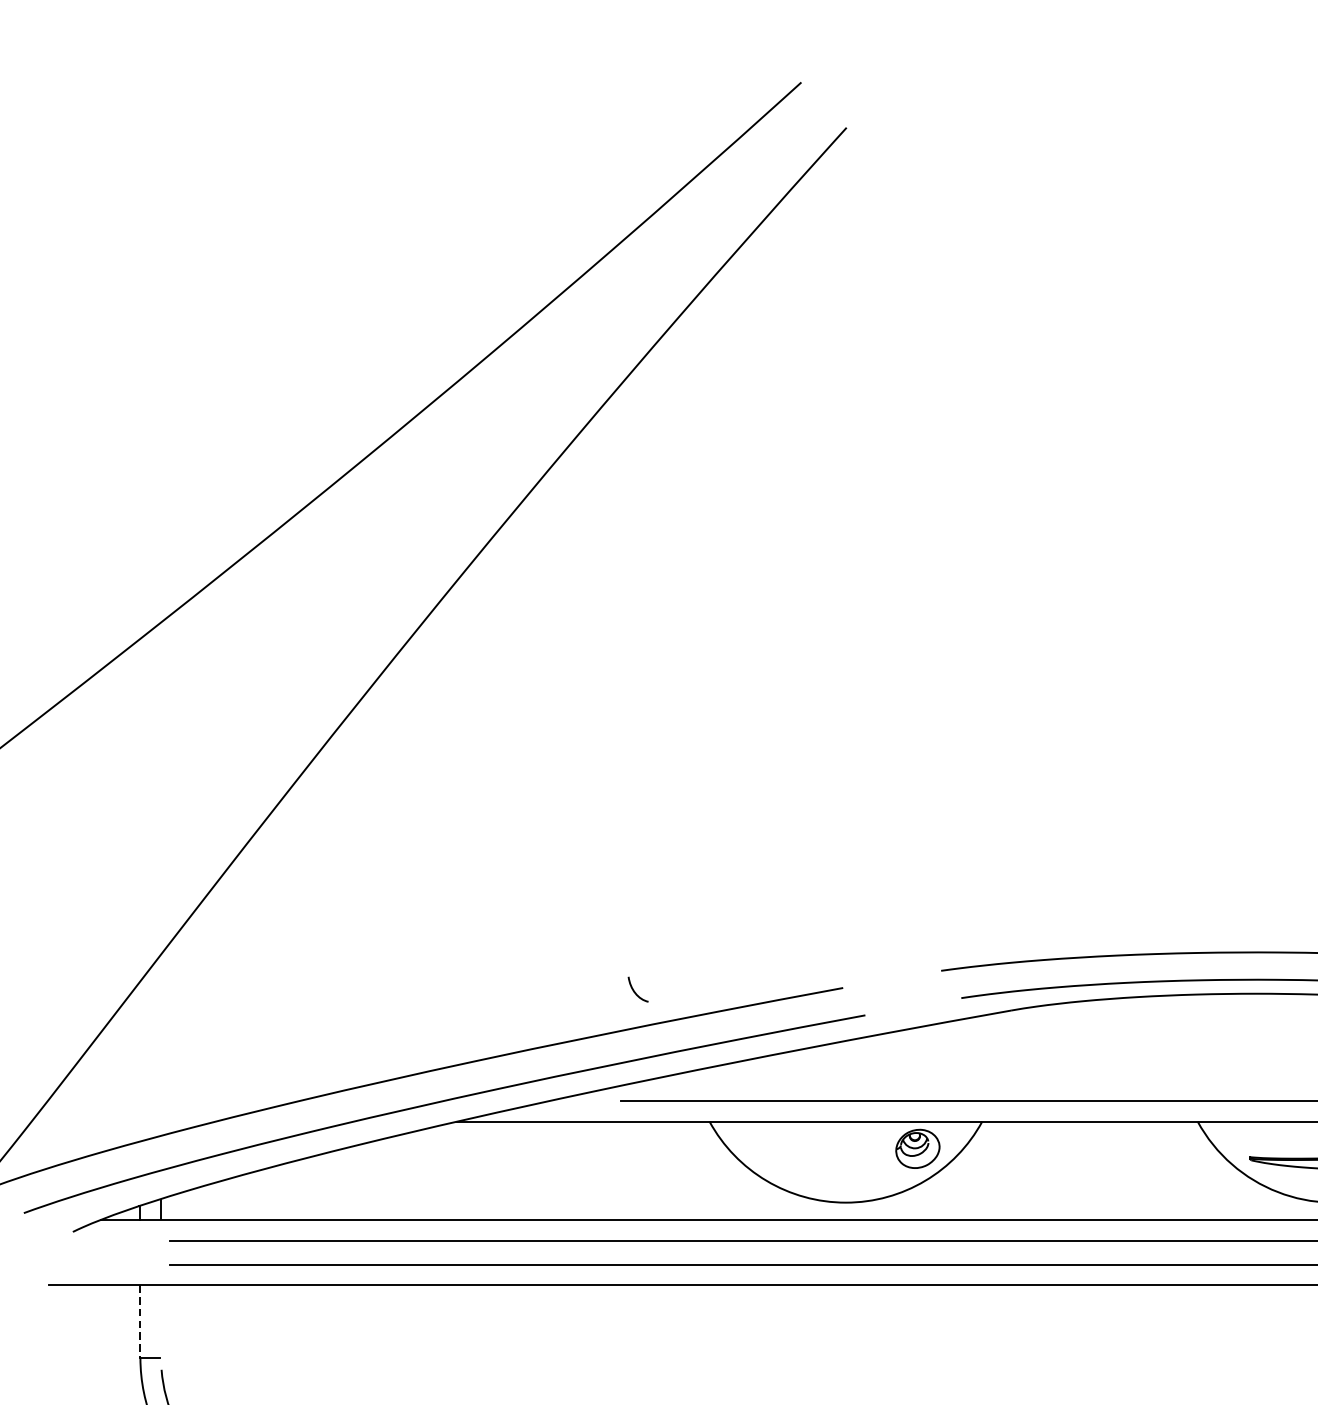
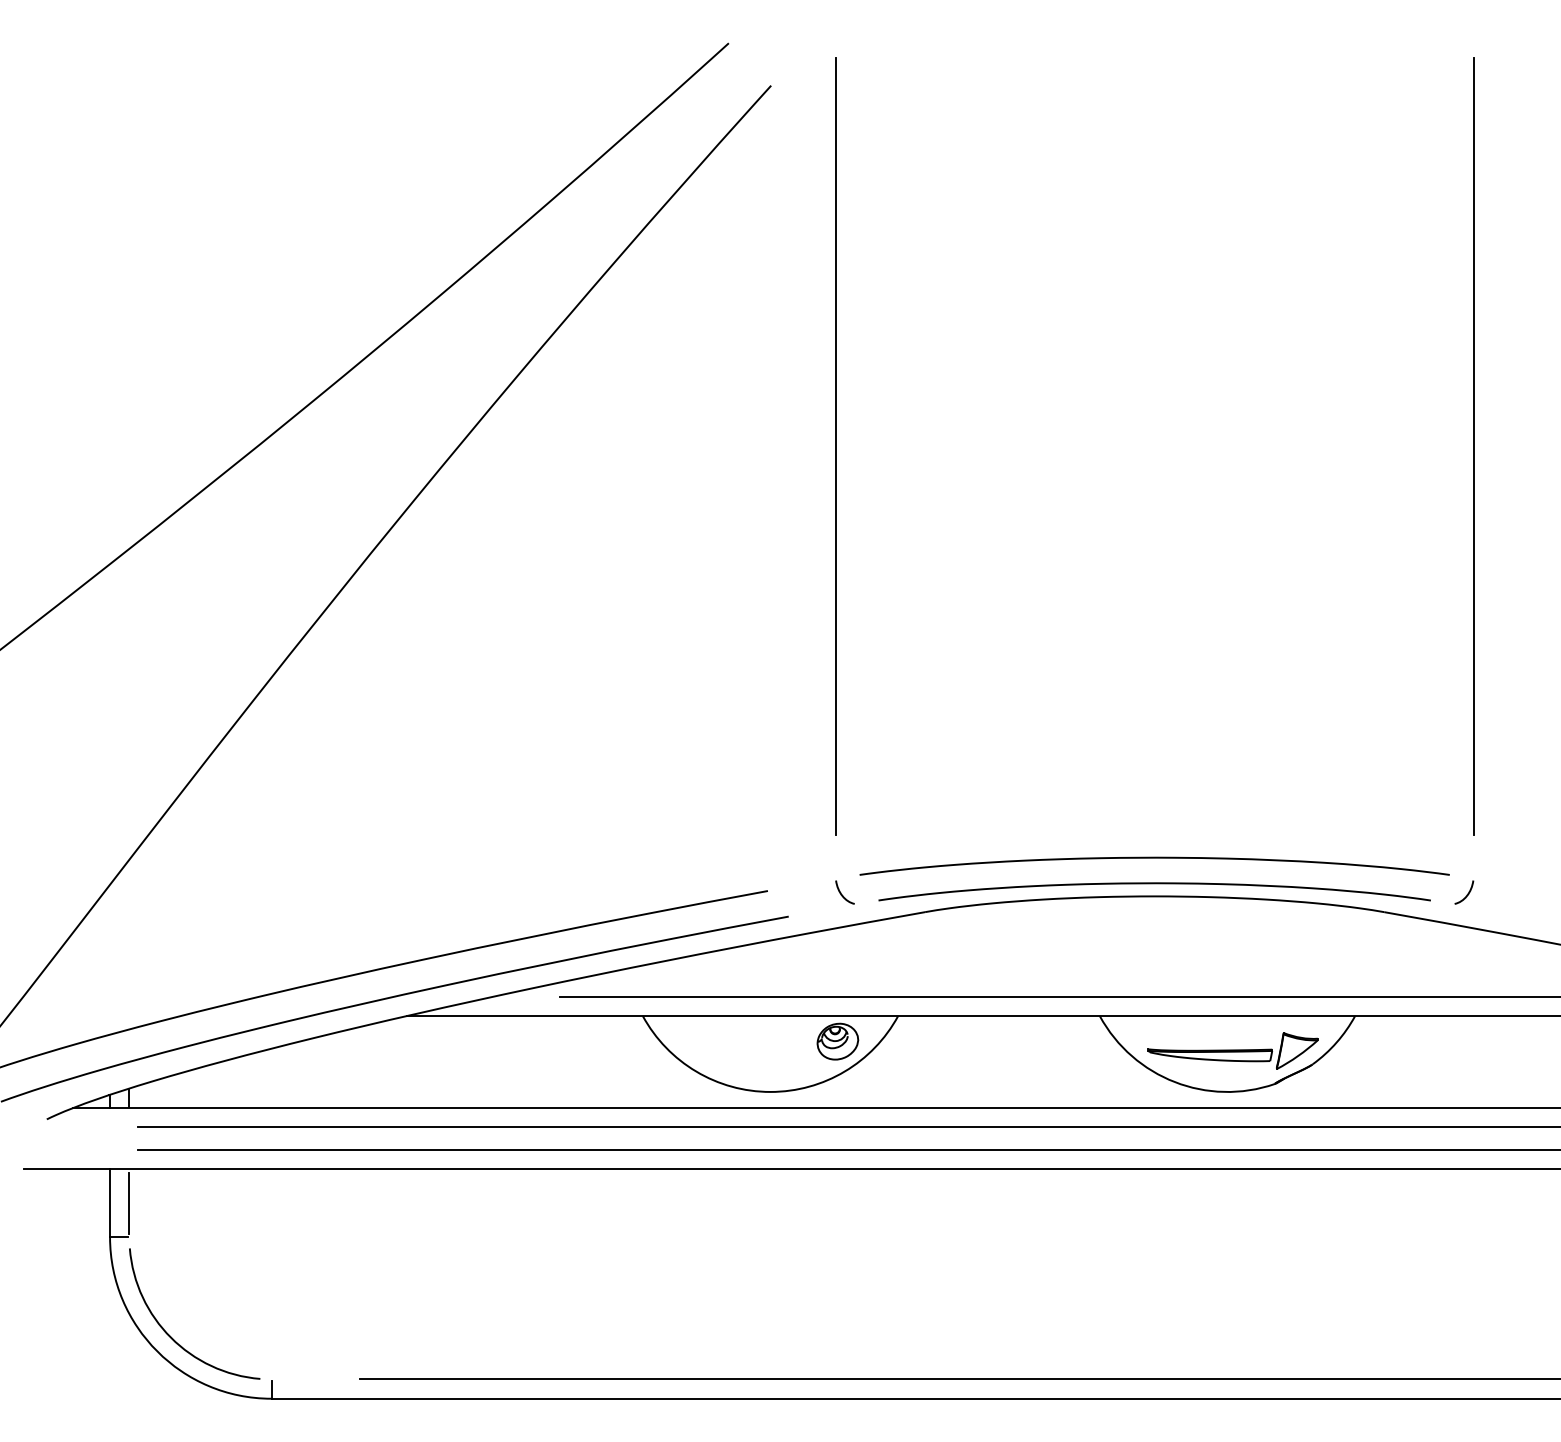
line: (915, 513) -> (835, 446), added
curve: (635, 991) -> (842, 894), moved
line: (161, 1320) -> (129, 1202), added
line: (140, 1321) -> (110, 1203), dashed -> solid

